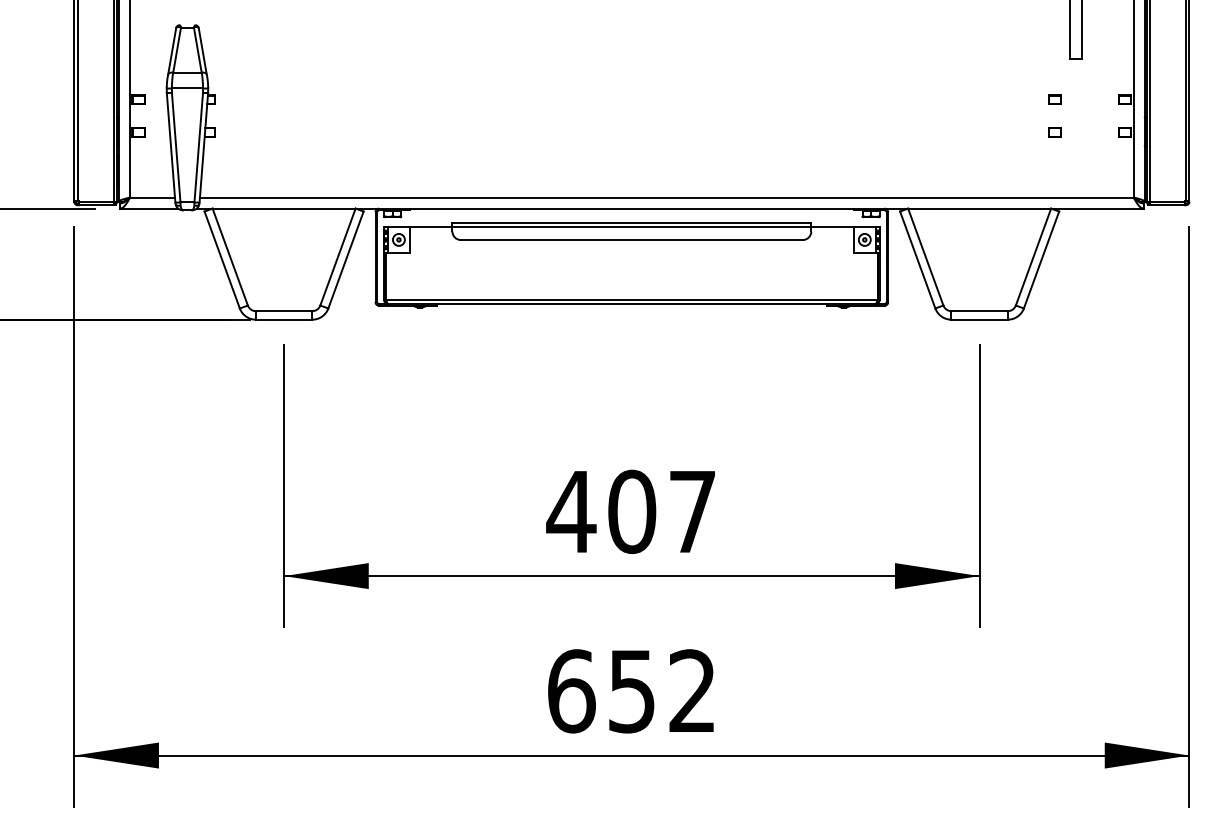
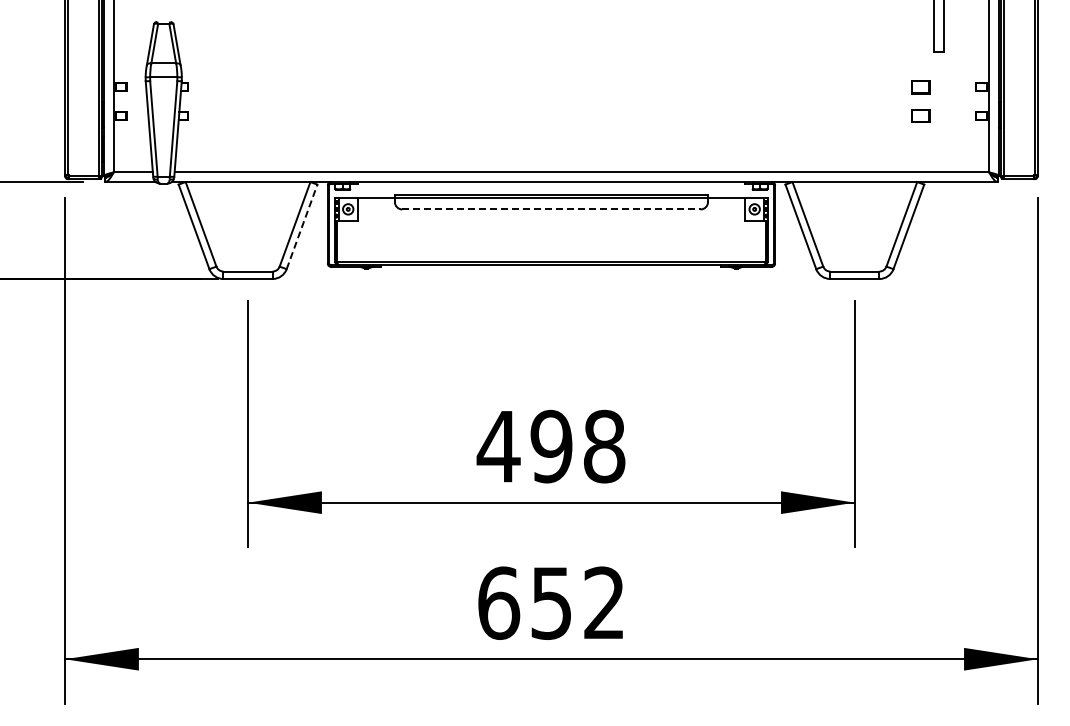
part: (1054, 99) -> (920, 86), size x1.6
part: (1054, 132) -> (920, 115), size x1.6
line: (631, 240) -> (551, 209), solid -> dashed
line: (346, 259) -> (302, 226), solid -> dashed
text: (661, 511) -> (577, 446), 407 -> 498

